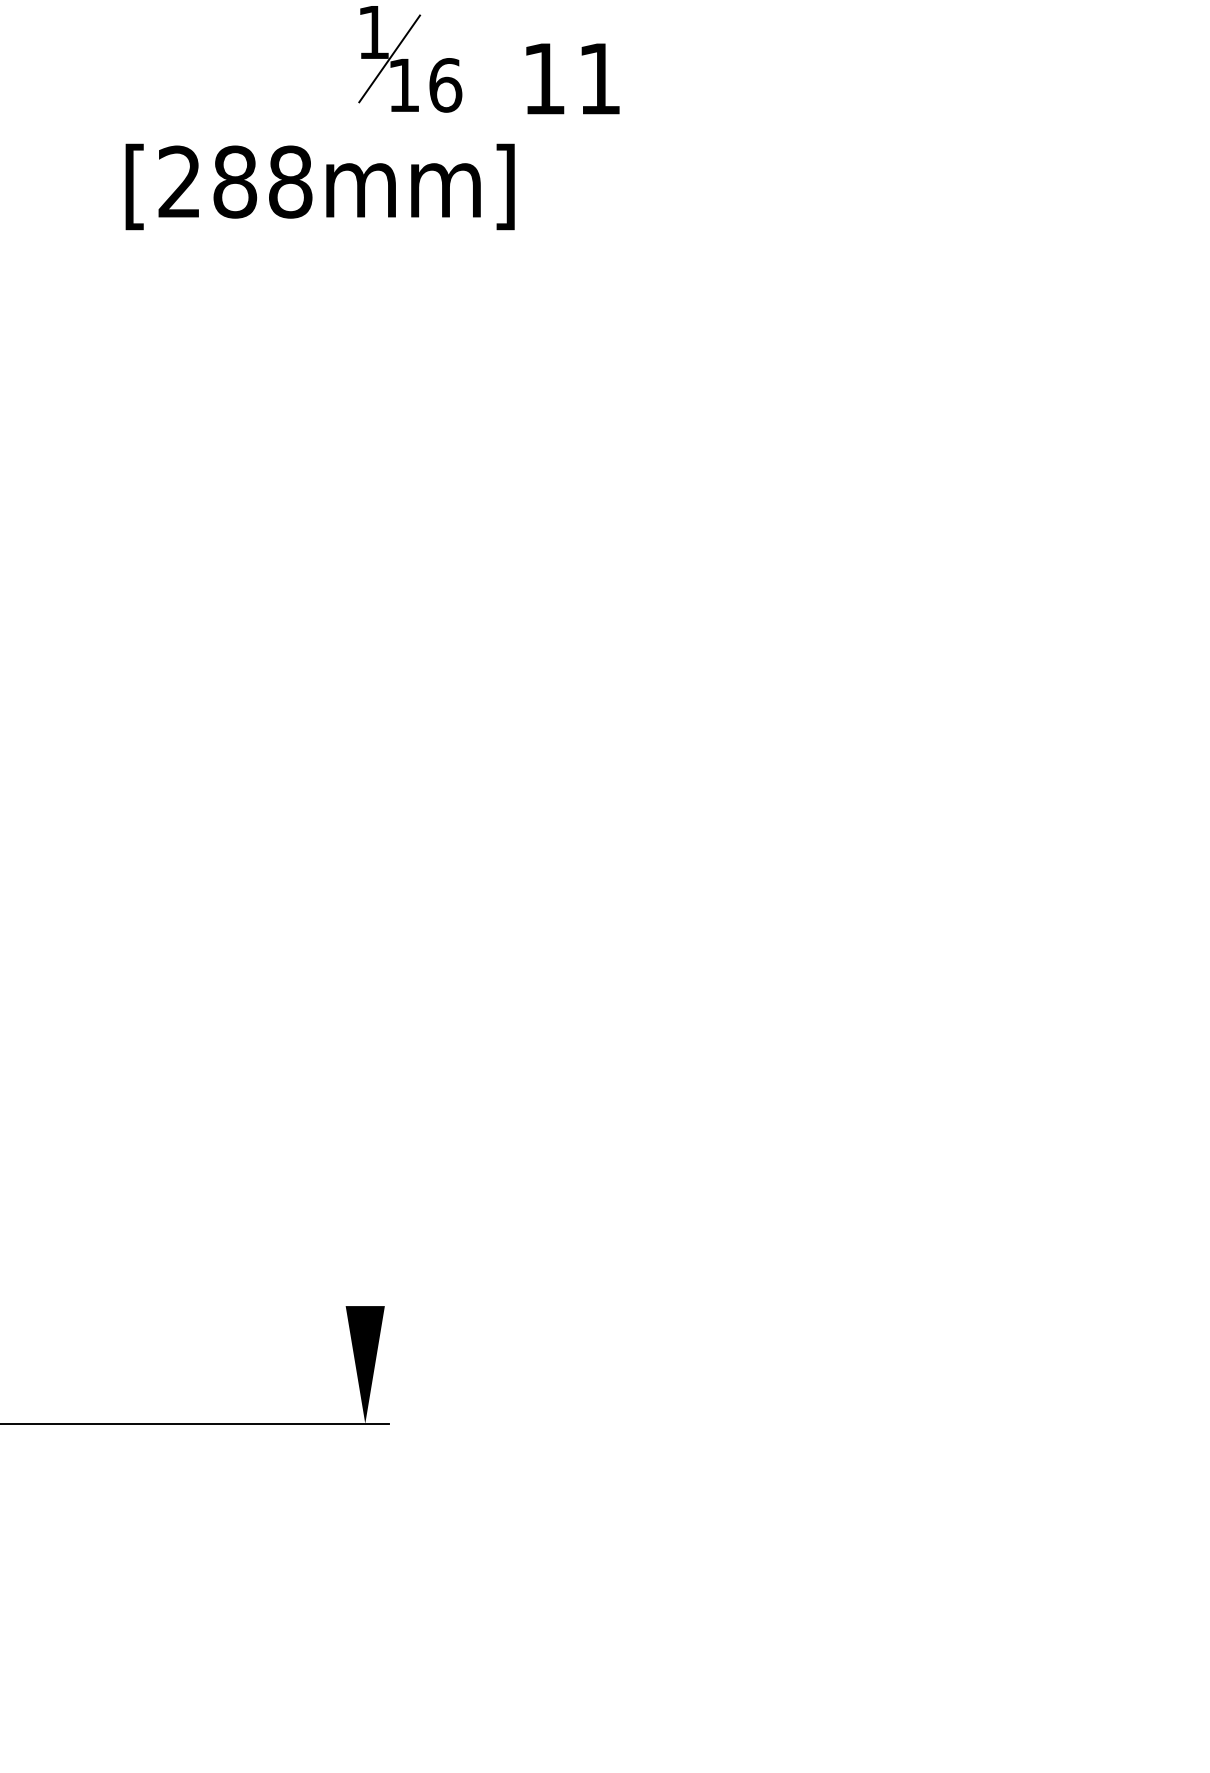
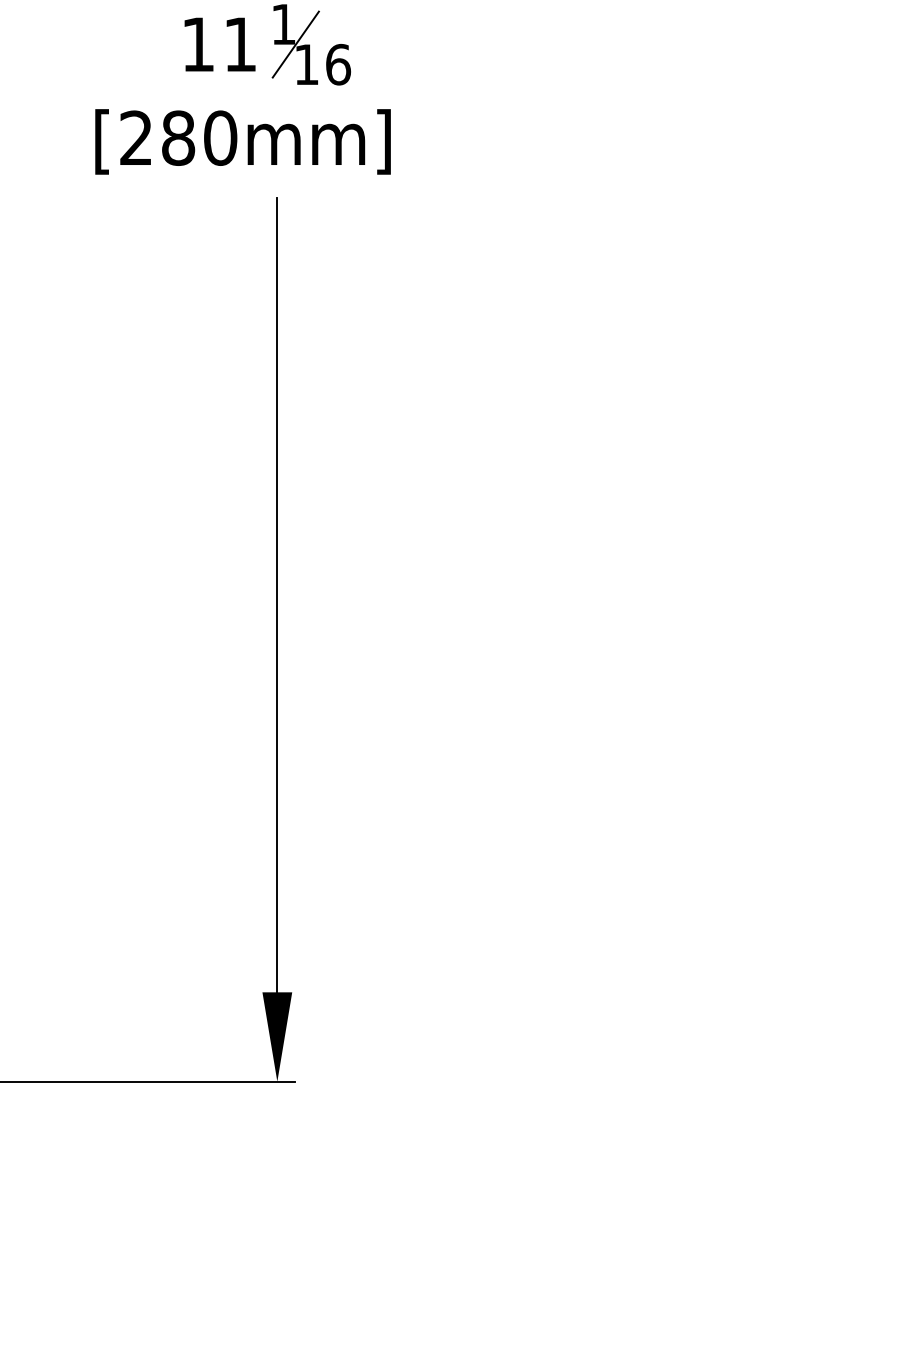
text: (572, 78) -> (219, 44), moved
text: (290, 181) -> (220, 137), [288mm] -> [280mm]
line: (365, 783) -> (277, 595), added

